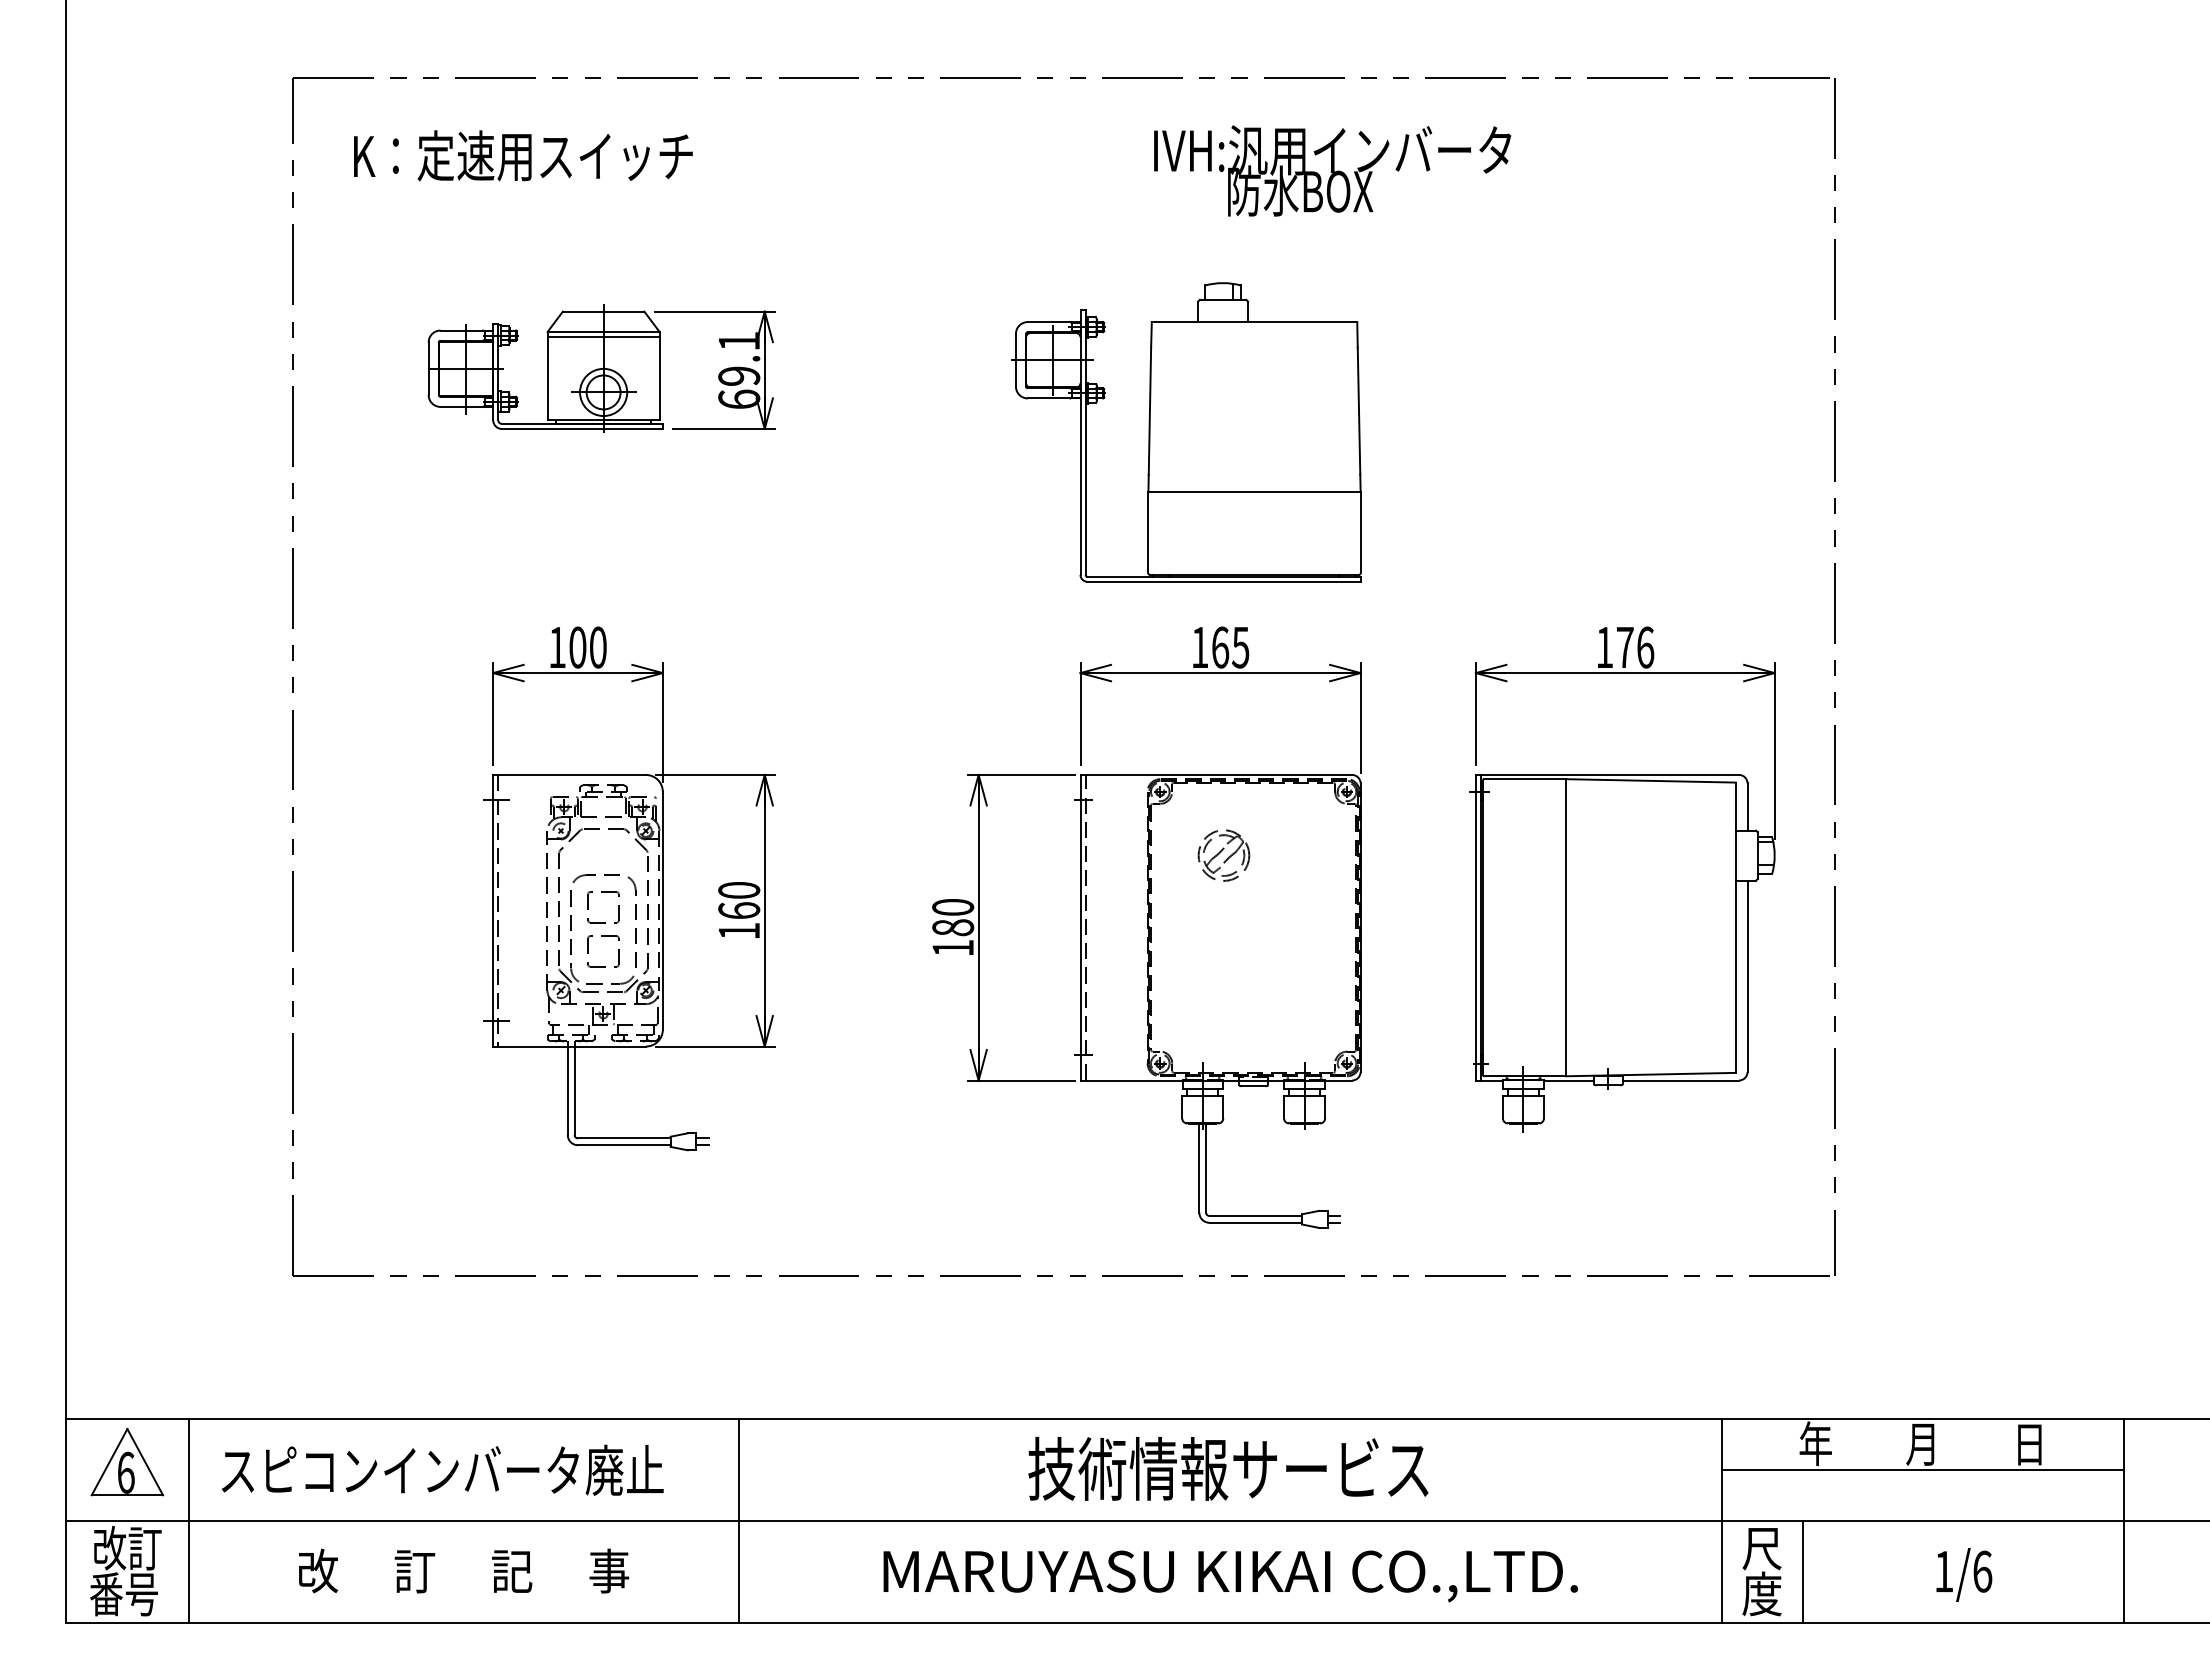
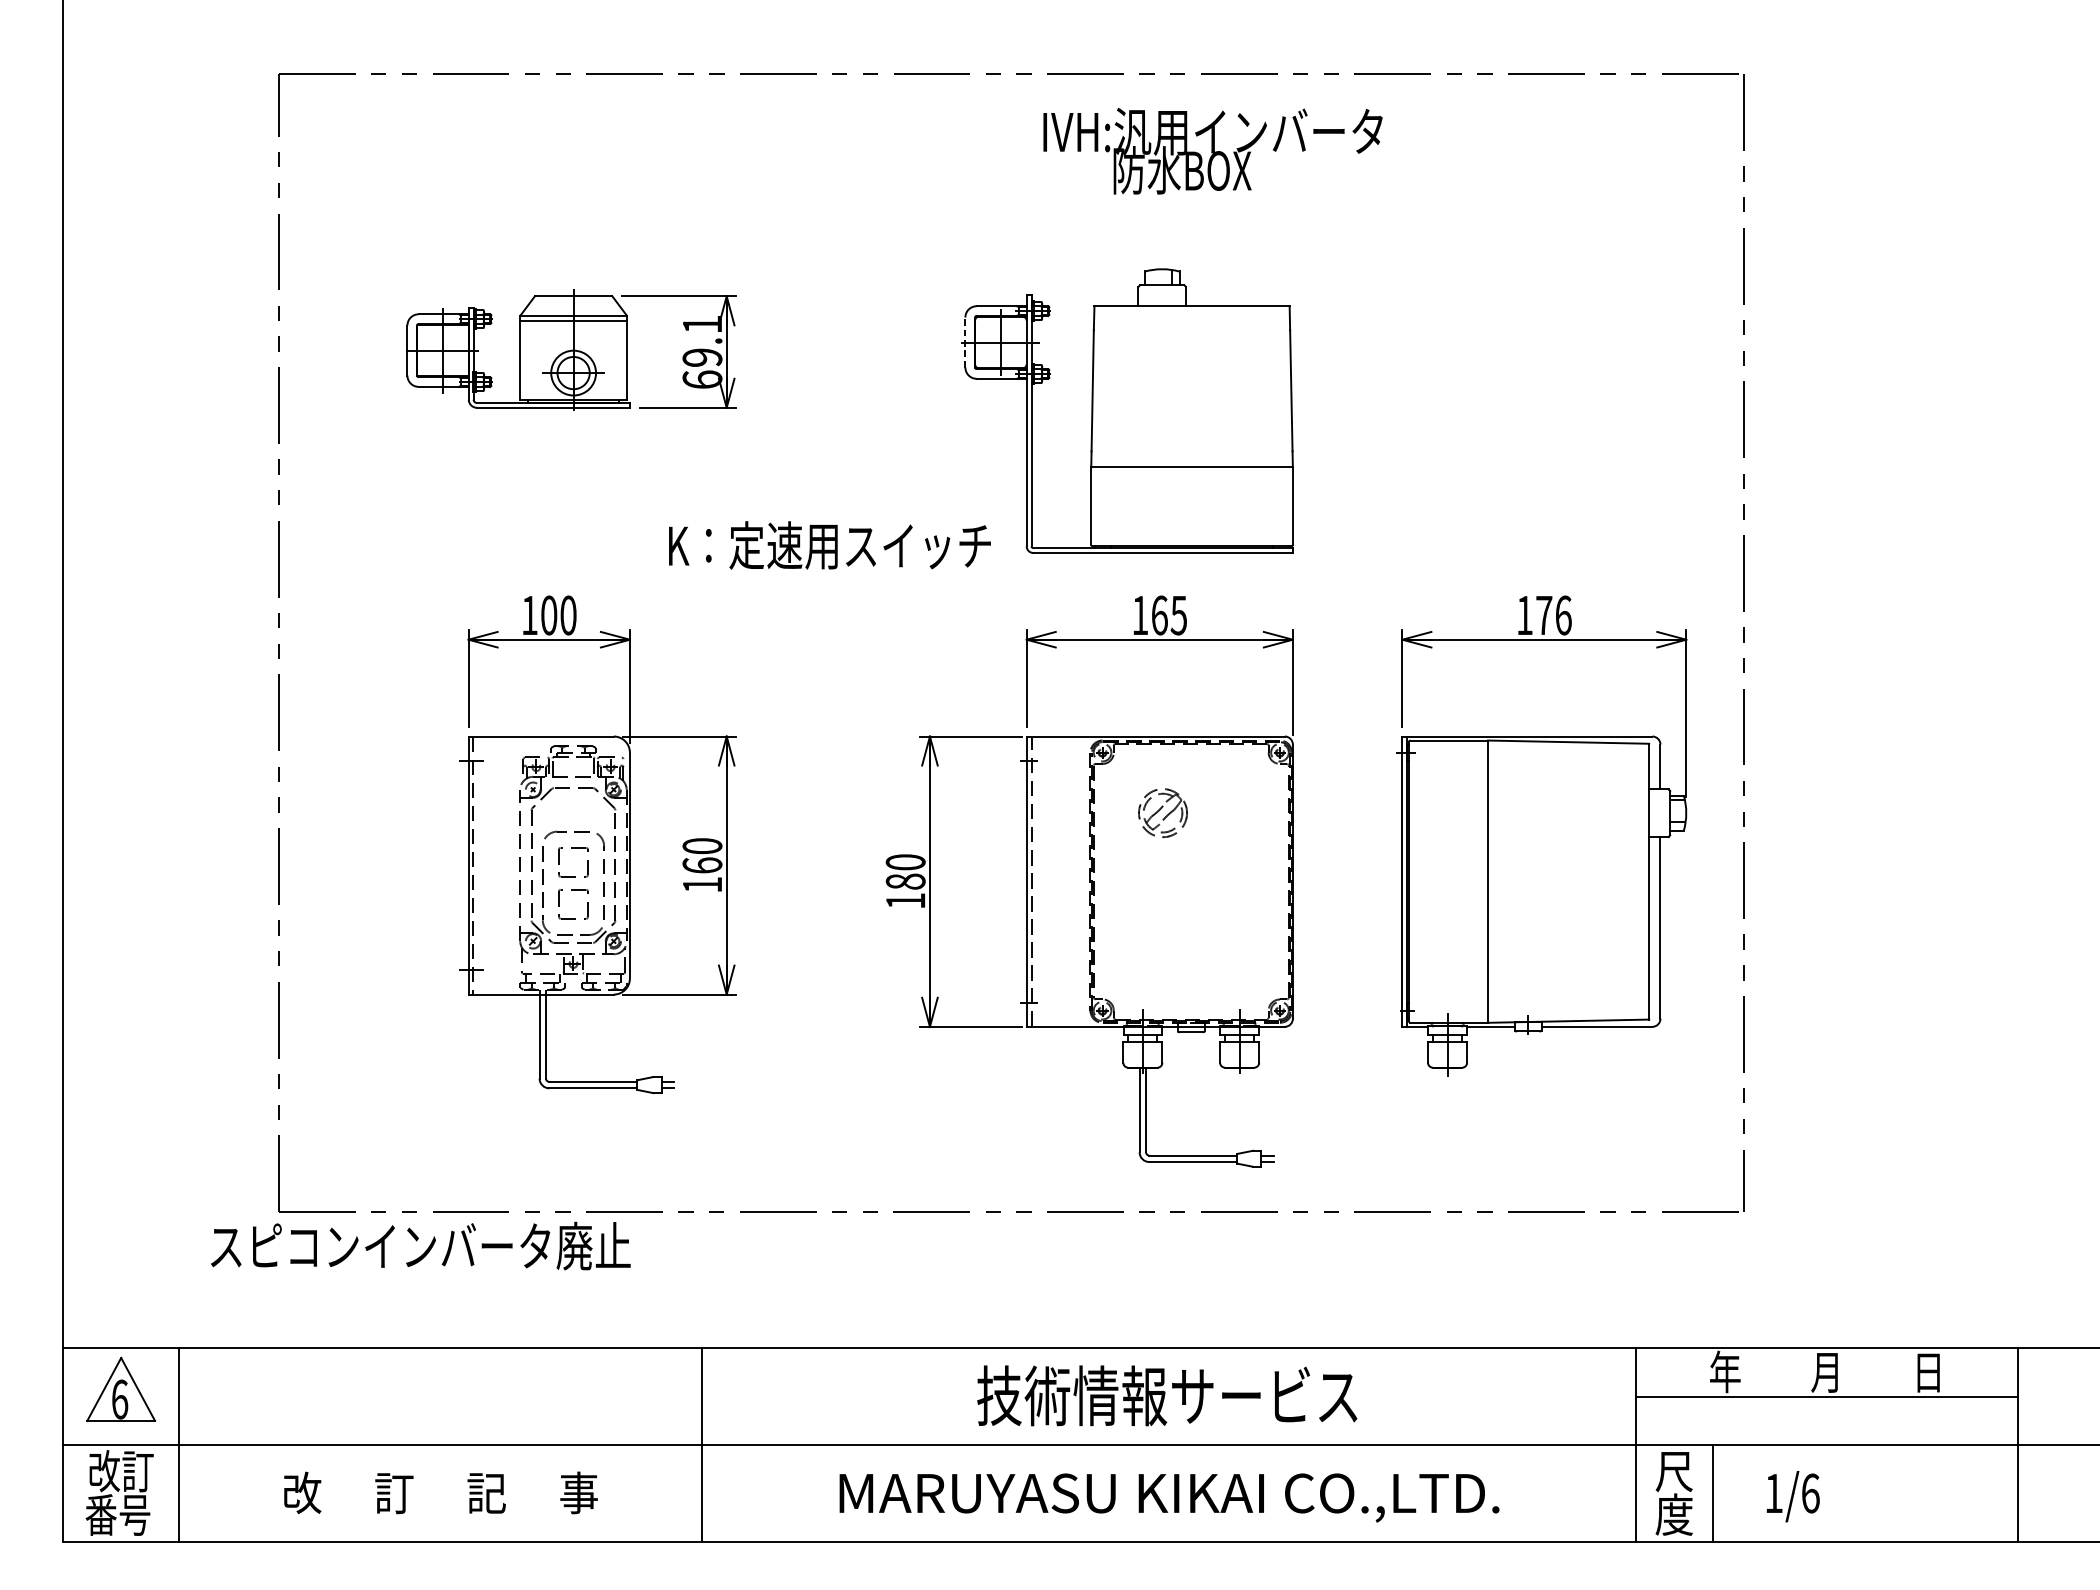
text: (523, 155) -> (830, 545), moved
text: (1332, 170) -> (1212, 150), moved
line: (1015, 359) -> (964, 341), solid -> dashed
text: (442, 1469) -> (420, 1245), moved
part: (1964, 1574) -> (1793, 1496), moved

